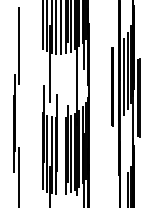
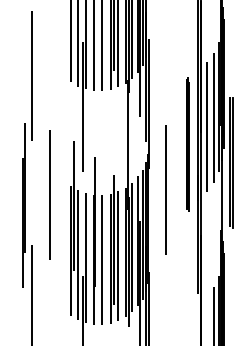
line: (99, 114) -> (165, 190), added
line: (29, 116) -> (49, 193), added
line: (61, 156) -> (102, 260), added

